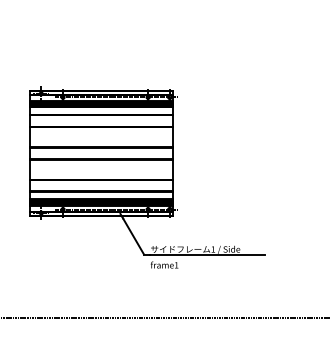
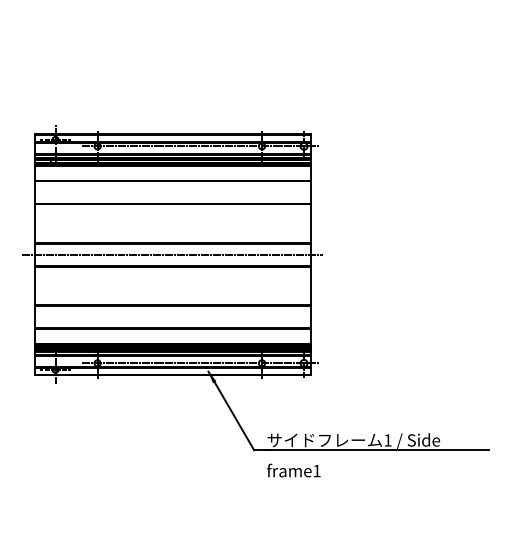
line: (101, 153) -> (171, 254), added

